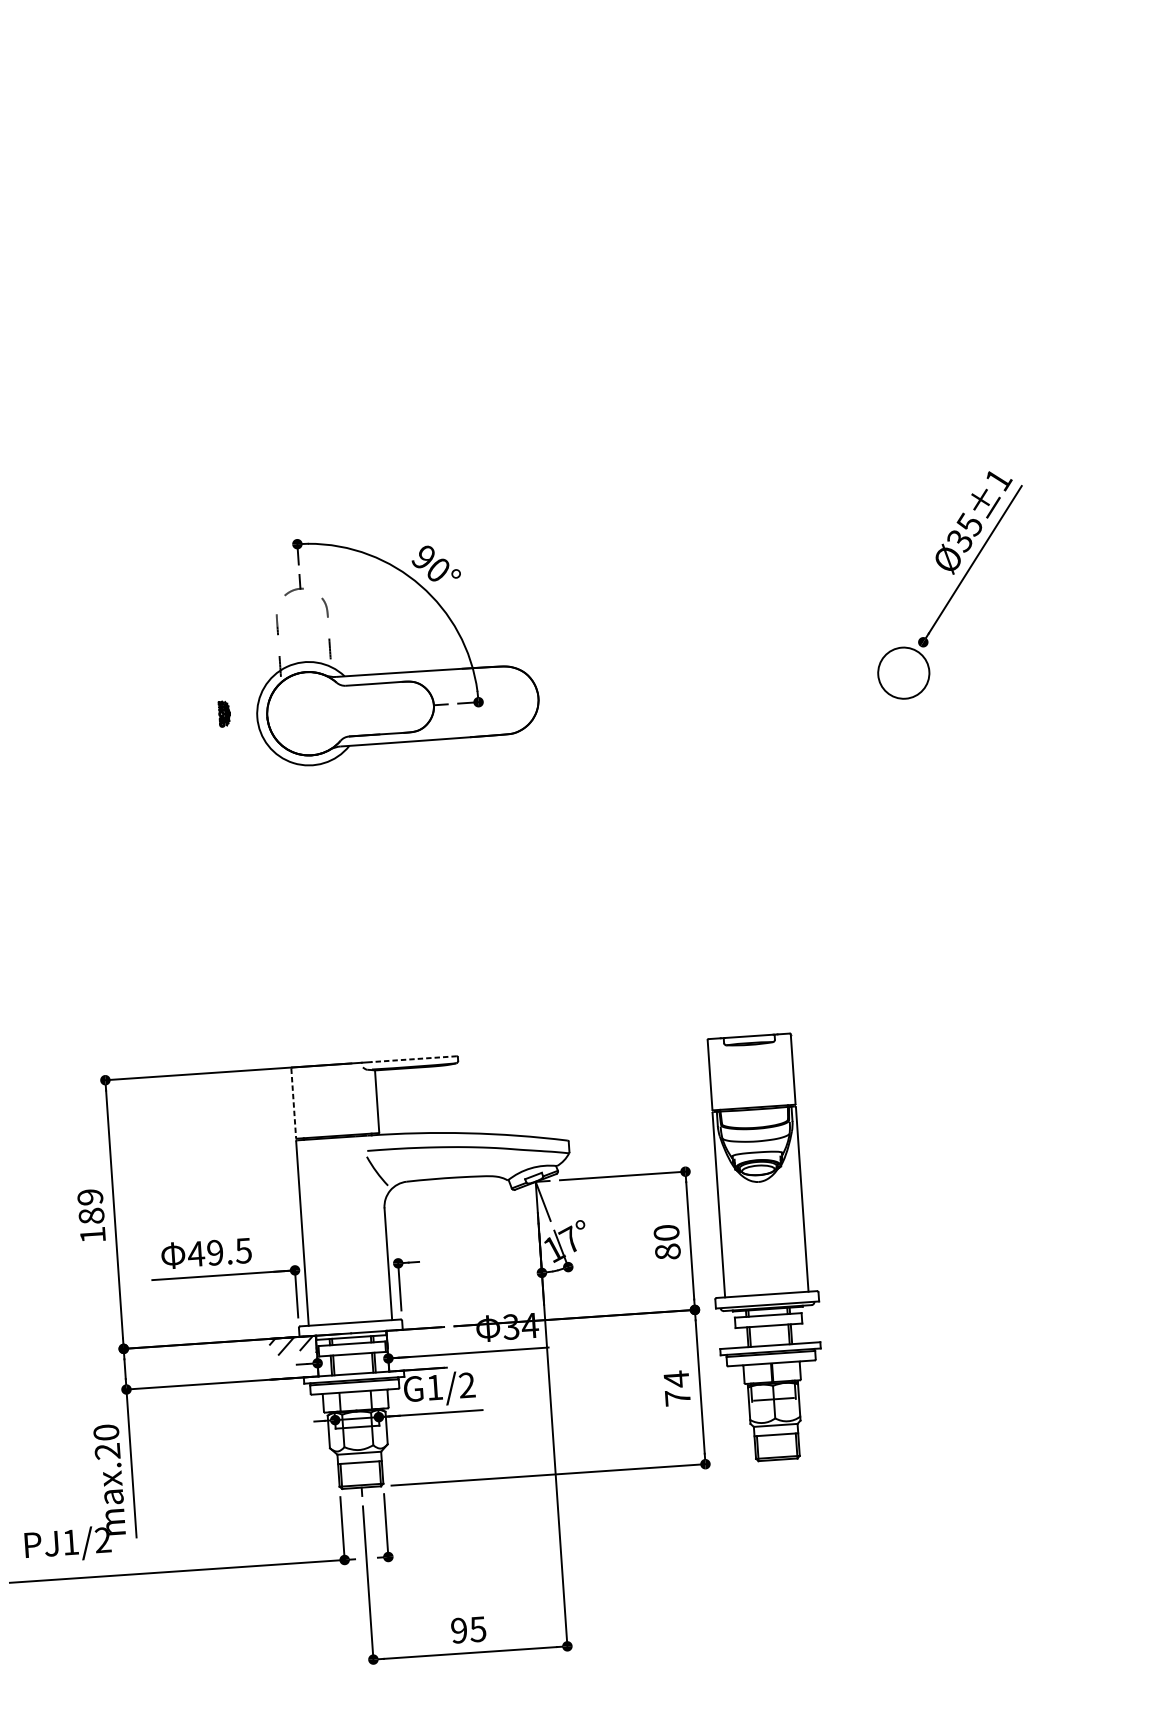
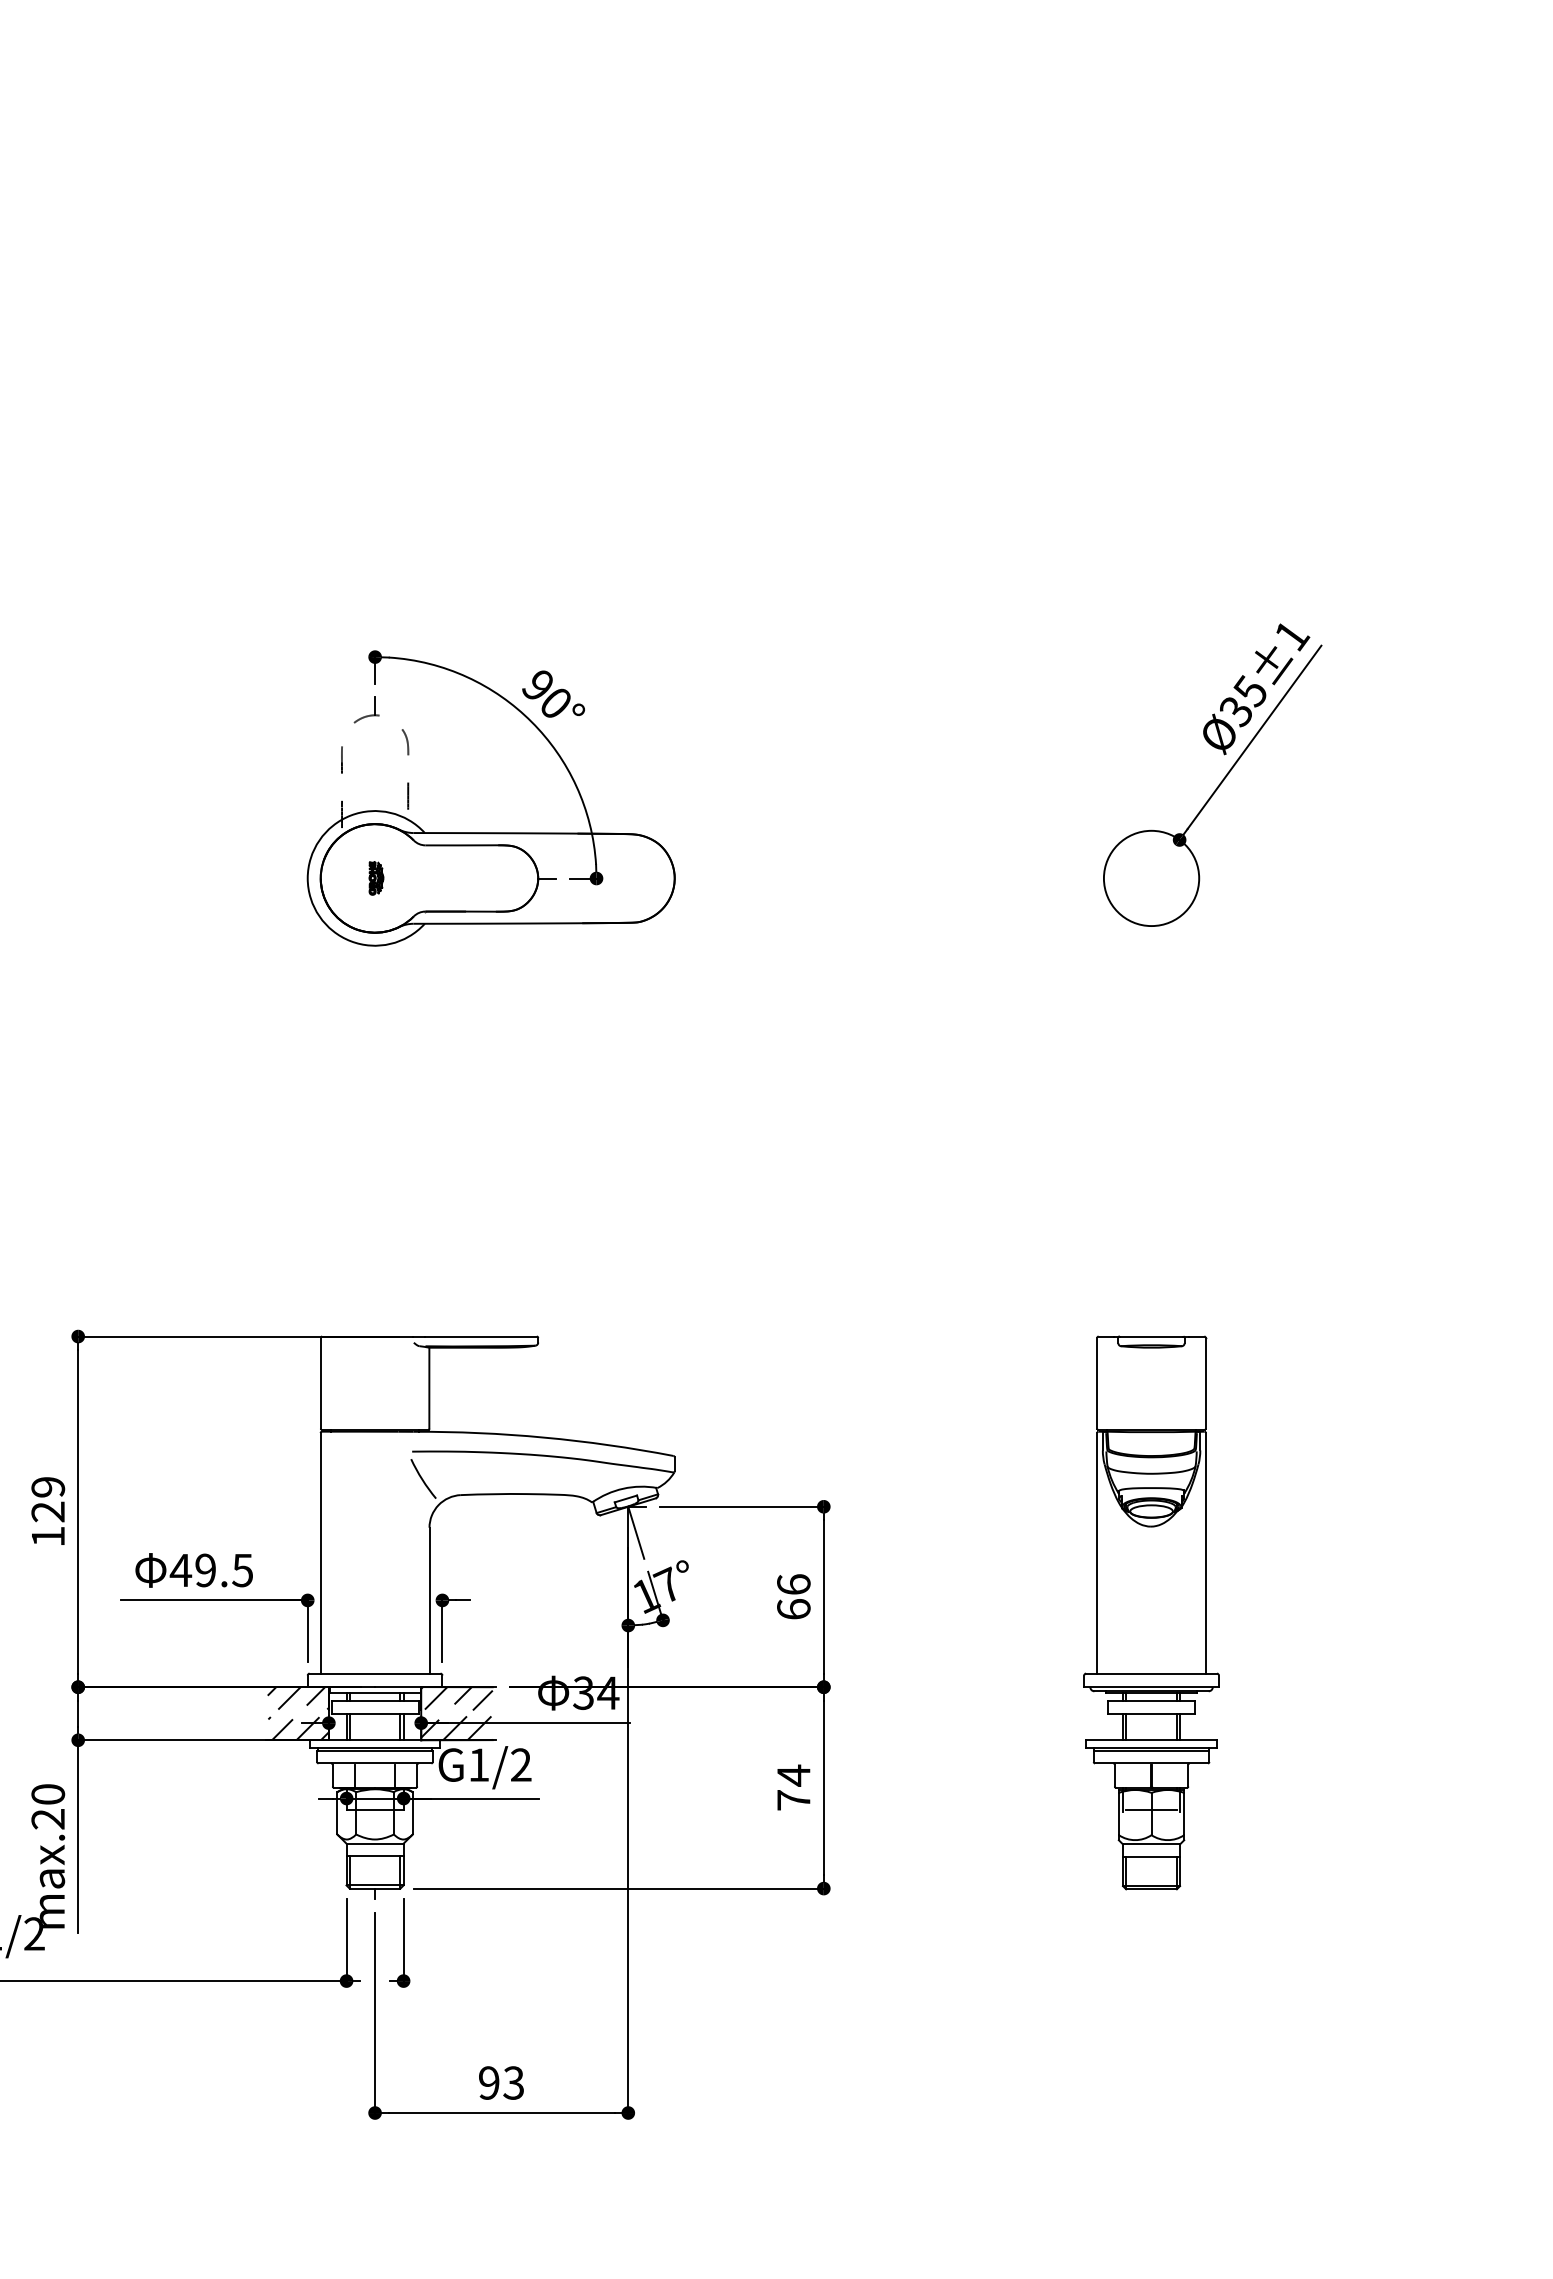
circle: (903, 673) -> (1151, 878), size x1.43
part: (224, 714) -> (376, 878), moved
line: (414, 1059) -> (481, 1336), dashed -> solid
line: (293, 1103) -> (320, 1383), dashed -> solid
text: (91, 1215) -> (48, 1511), 189 -> 129
text: (666, 1242) -> (793, 1596), 80 -> 66
part: (763, 1247) -> (1151, 1612), moved
hatch: (414, 1337) -> (456, 1698), added
hatch: (415, 1360) -> (456, 1728), added
hatch: (294, 1368) -> (298, 1728), added
text: (477, 1628) -> (513, 2082), 95 -> 93

